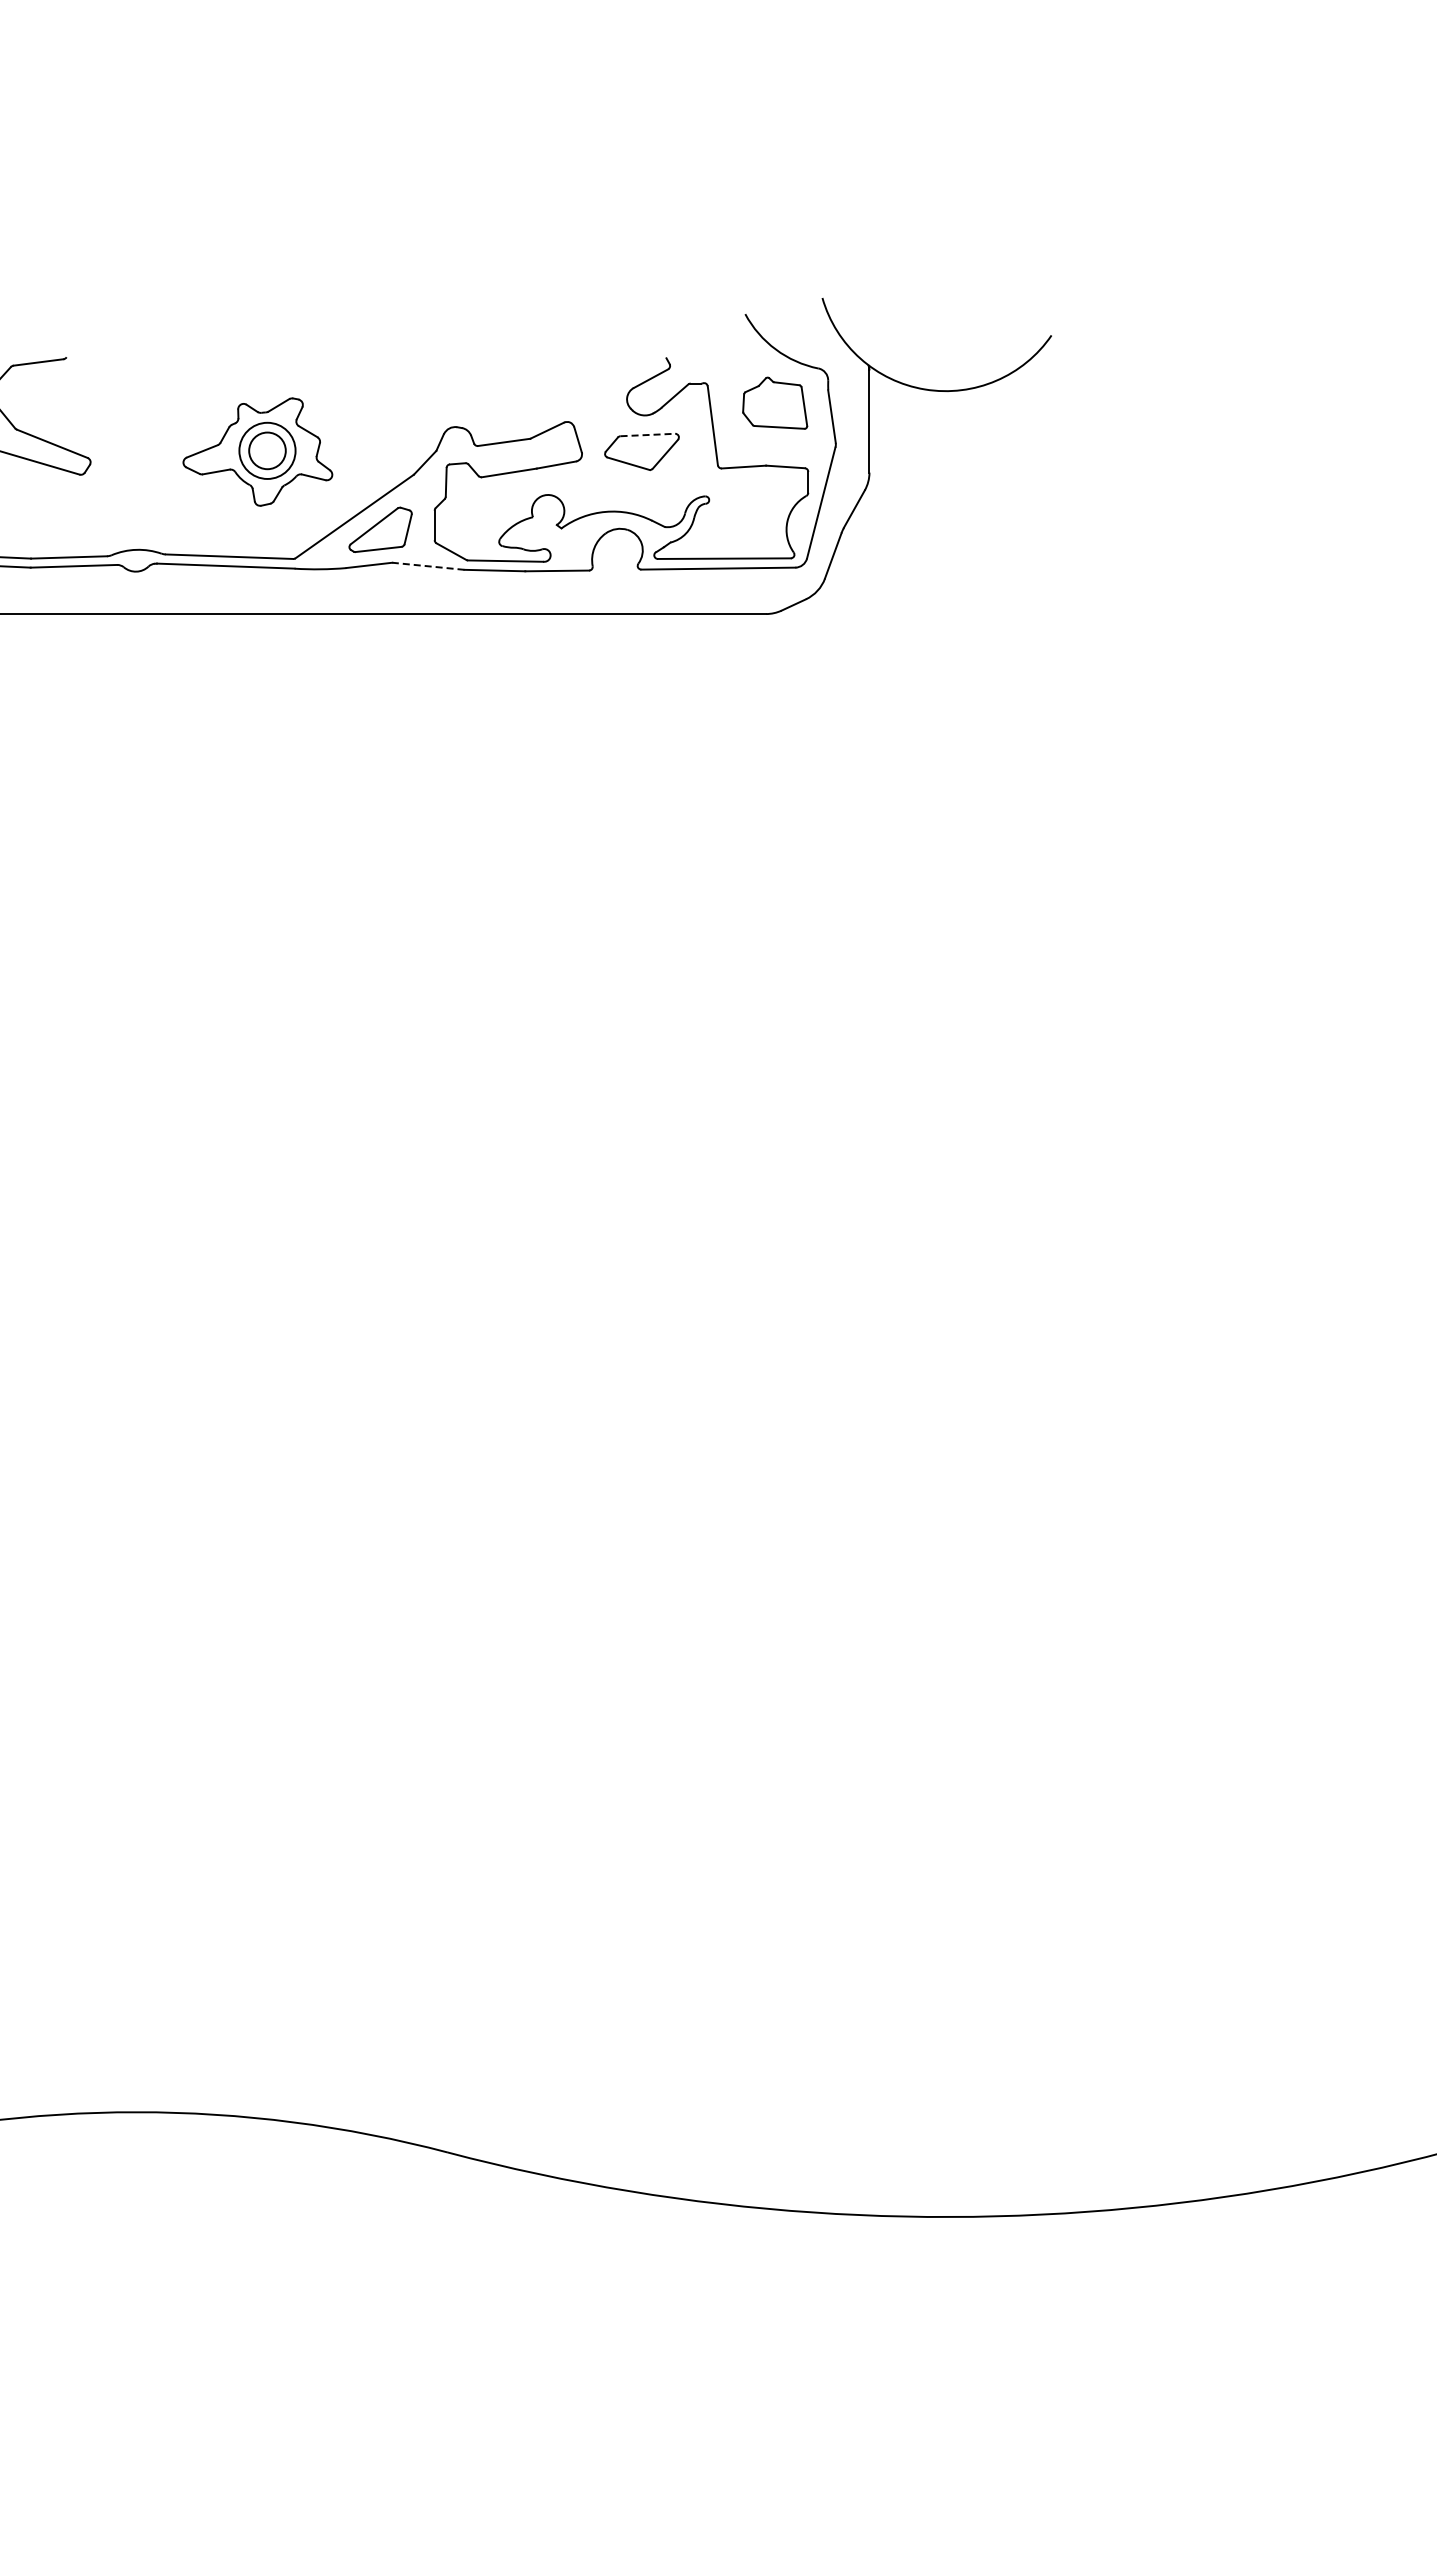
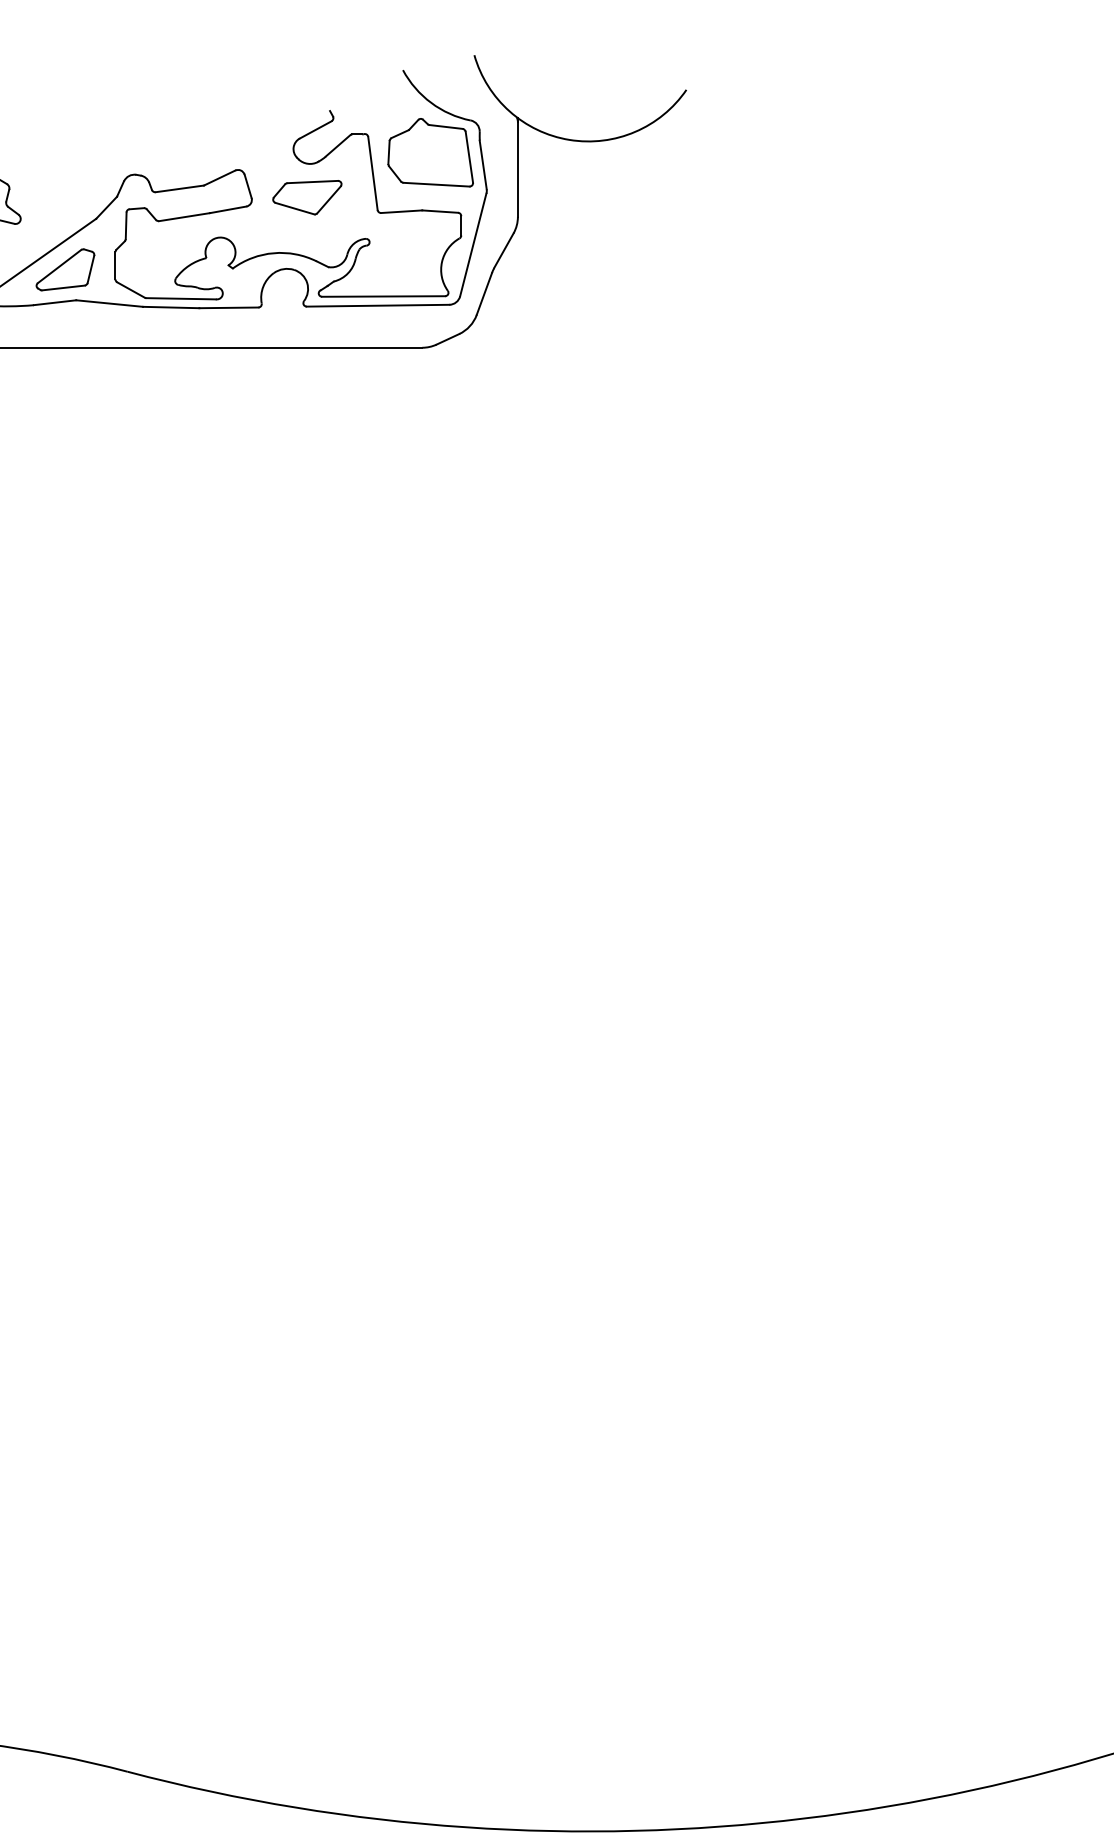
part: (774, 402) -> (430, 151), size x1.43
line: (648, 434) -> (313, 181), dashed -> solid
line: (427, 566) -> (108, 303), dashed -> solid

